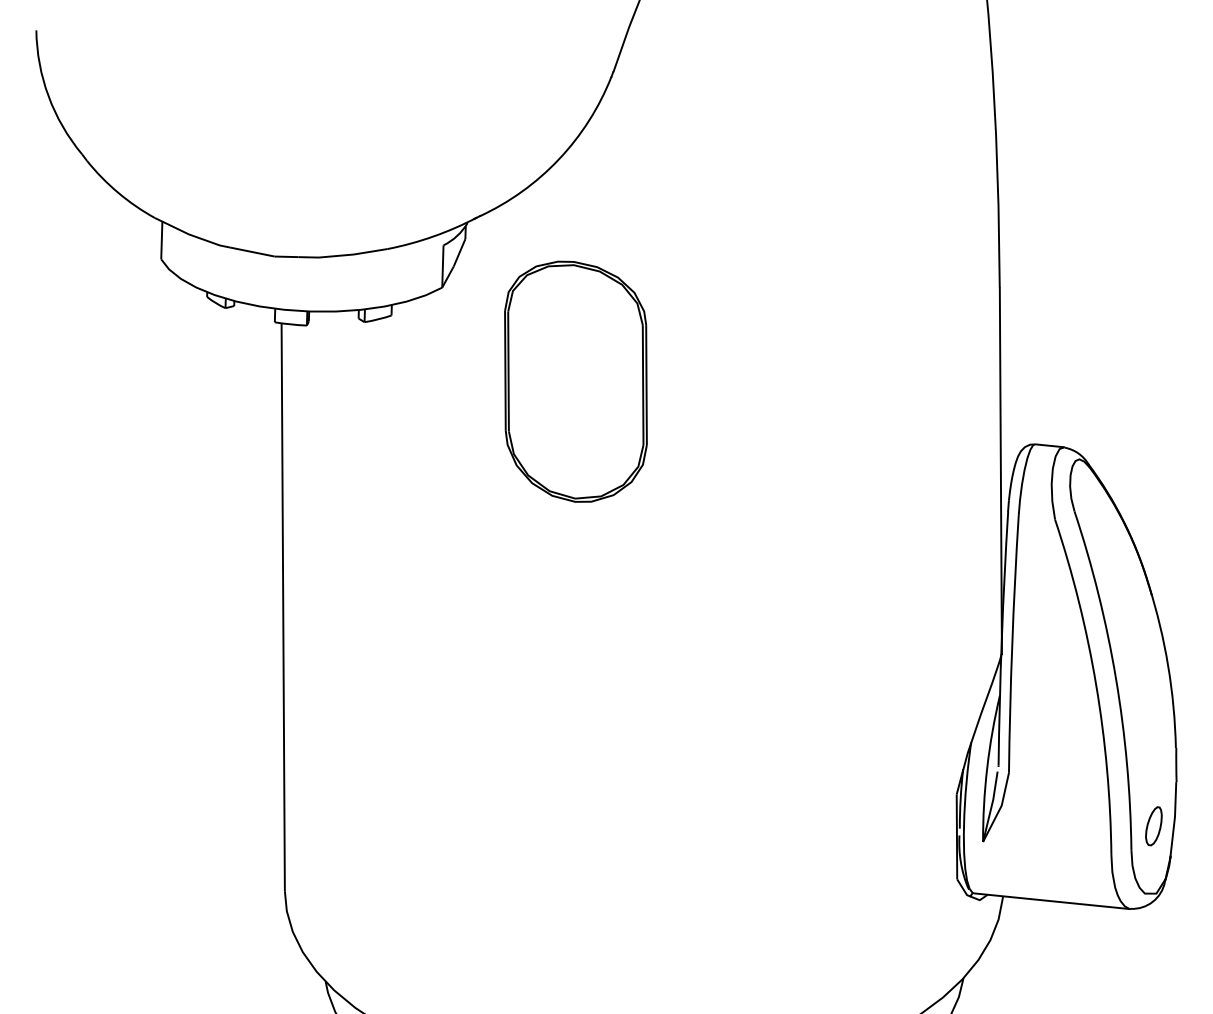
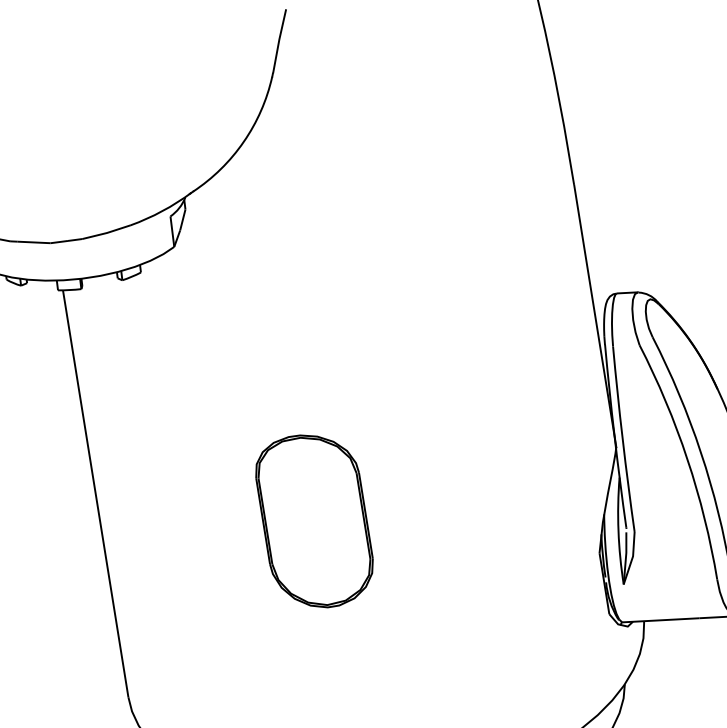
part: (575, 381) -> (314, 521), moved

